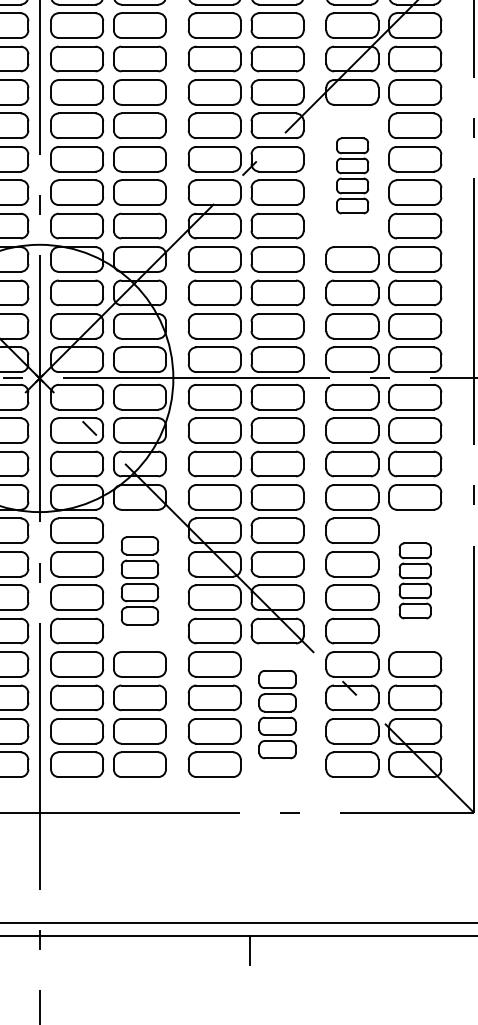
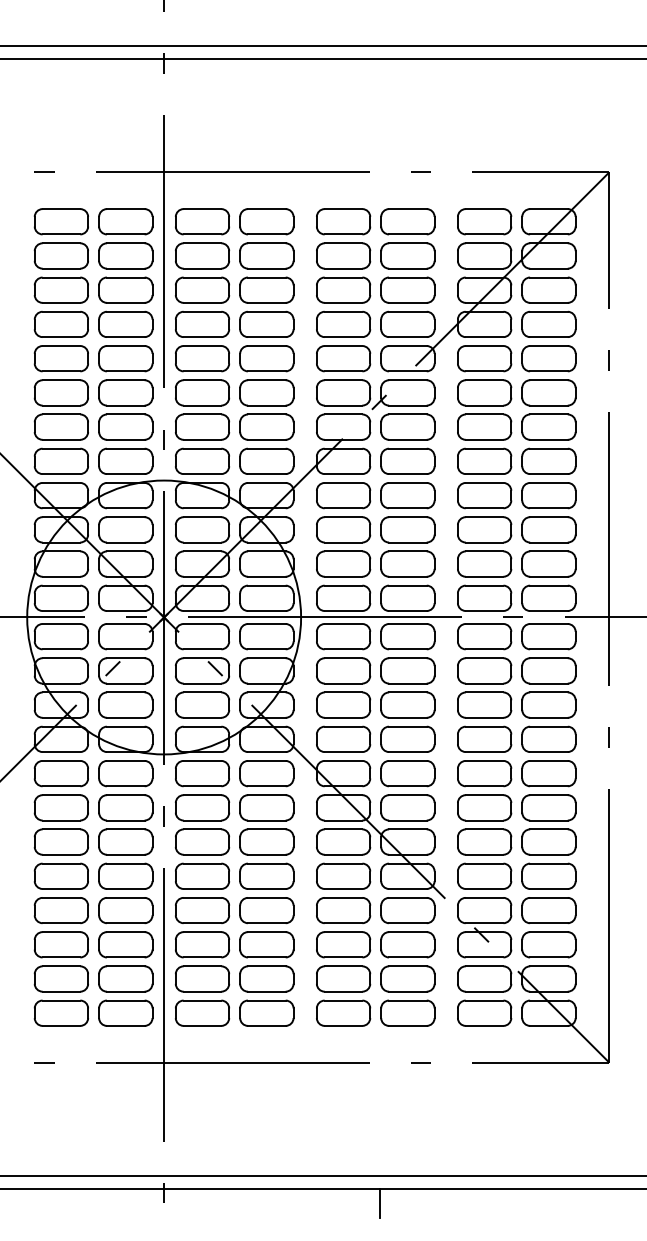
part: (352, 175) -> (484, 409), size x1.67
part: (139, 580) -> (266, 824), size x1.43
part: (414, 580) -> (548, 824), size x1.67
part: (277, 714) -> (407, 961), size x1.43

